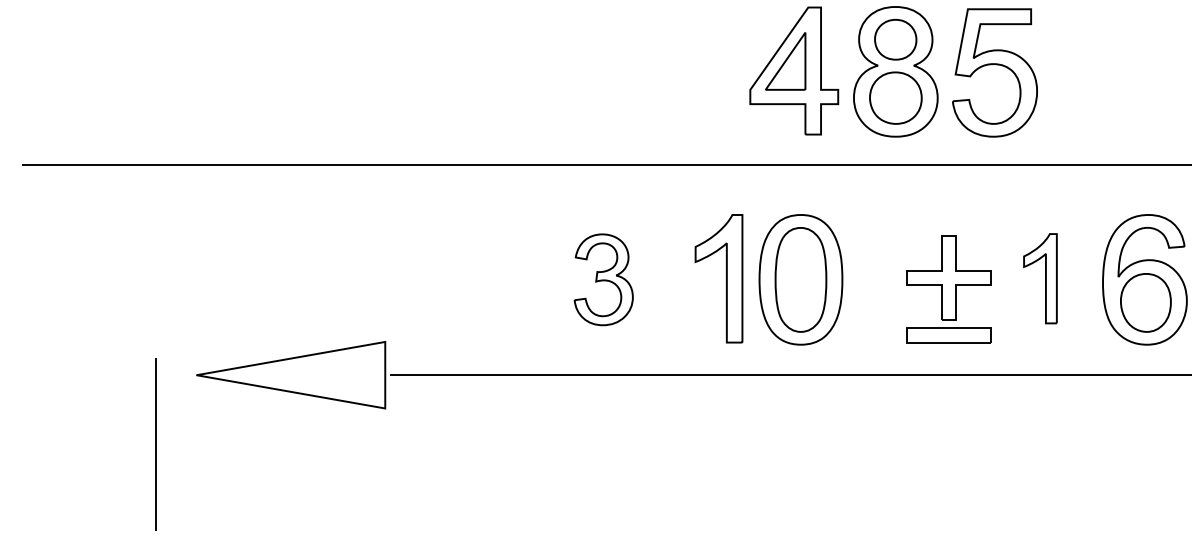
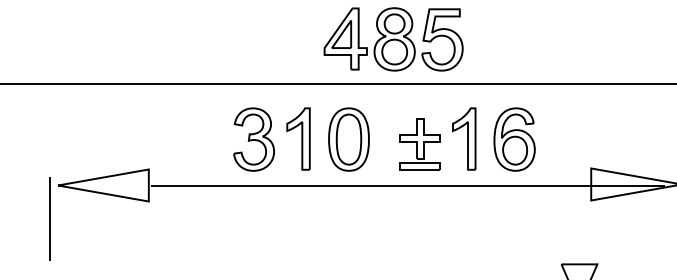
part: (718, 277) -> (298, 138), moved
part: (1040, 277) -> (464, 138), size x1.43
part: (602, 279) -> (253, 139), size x1.43
line: (154, 443) -> (49, 218), moved

